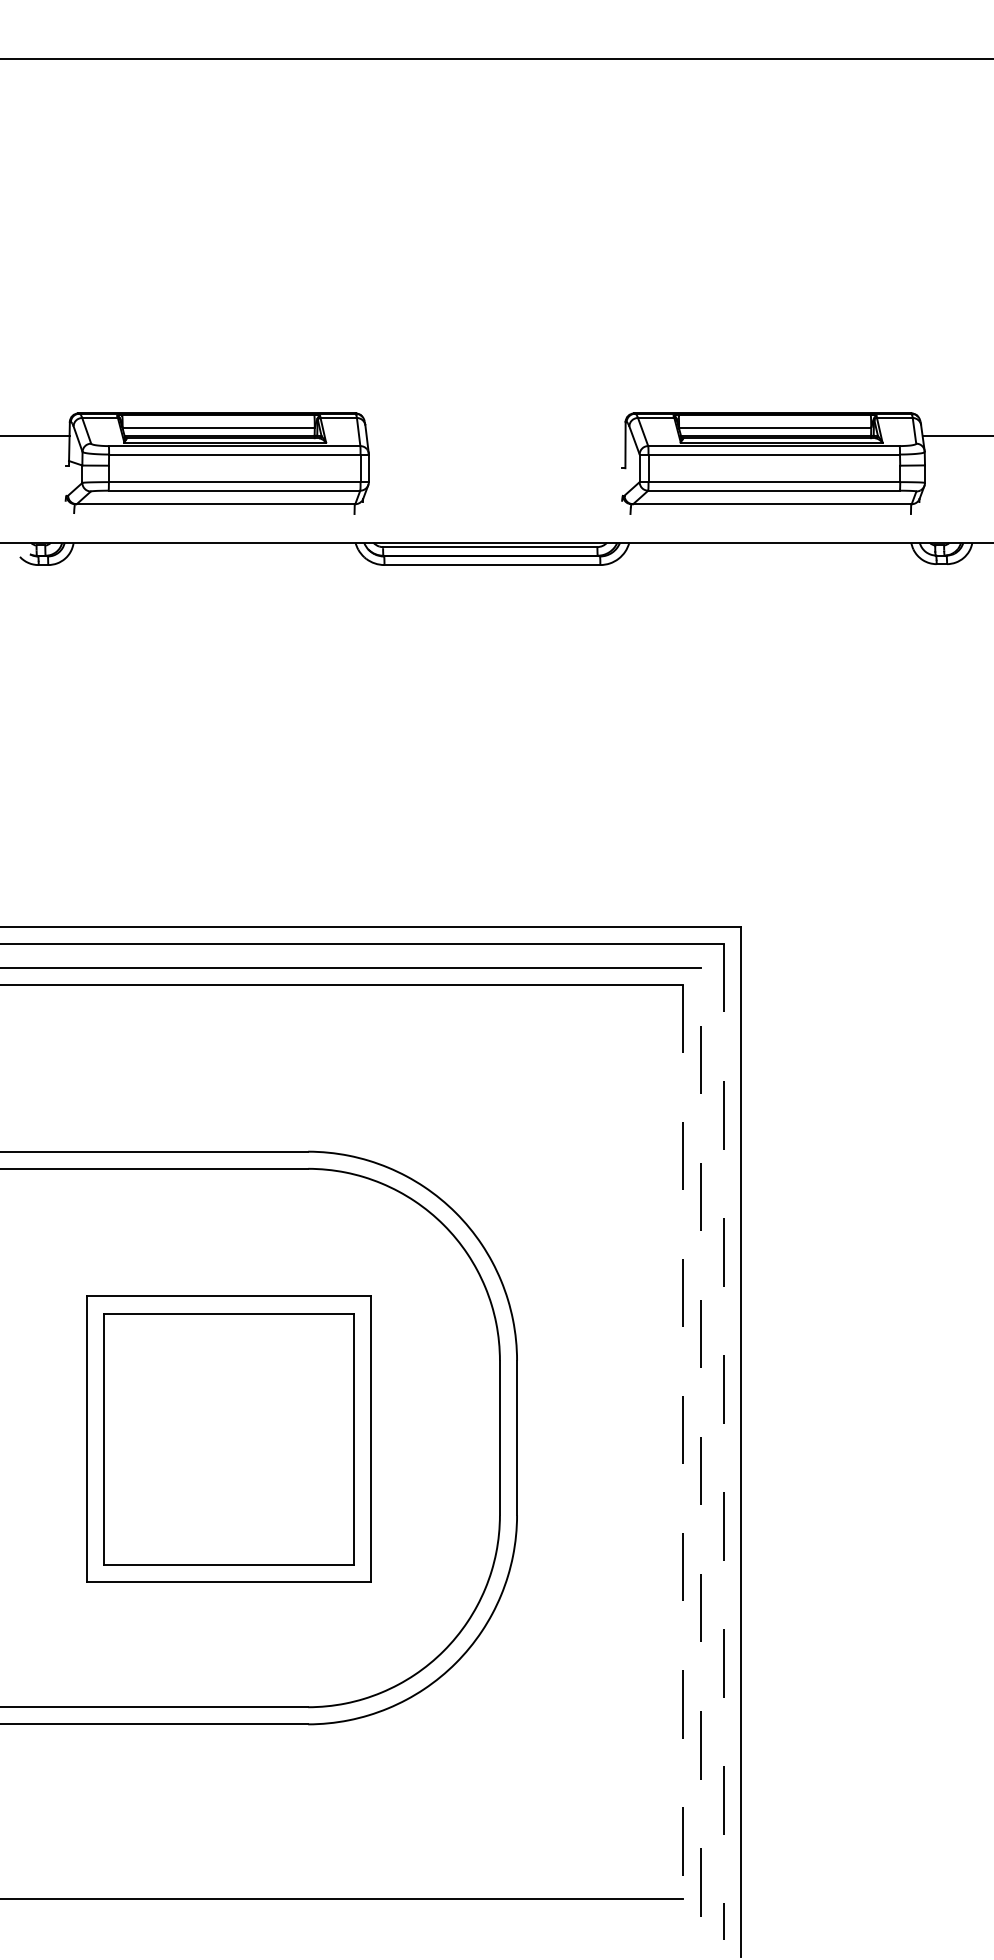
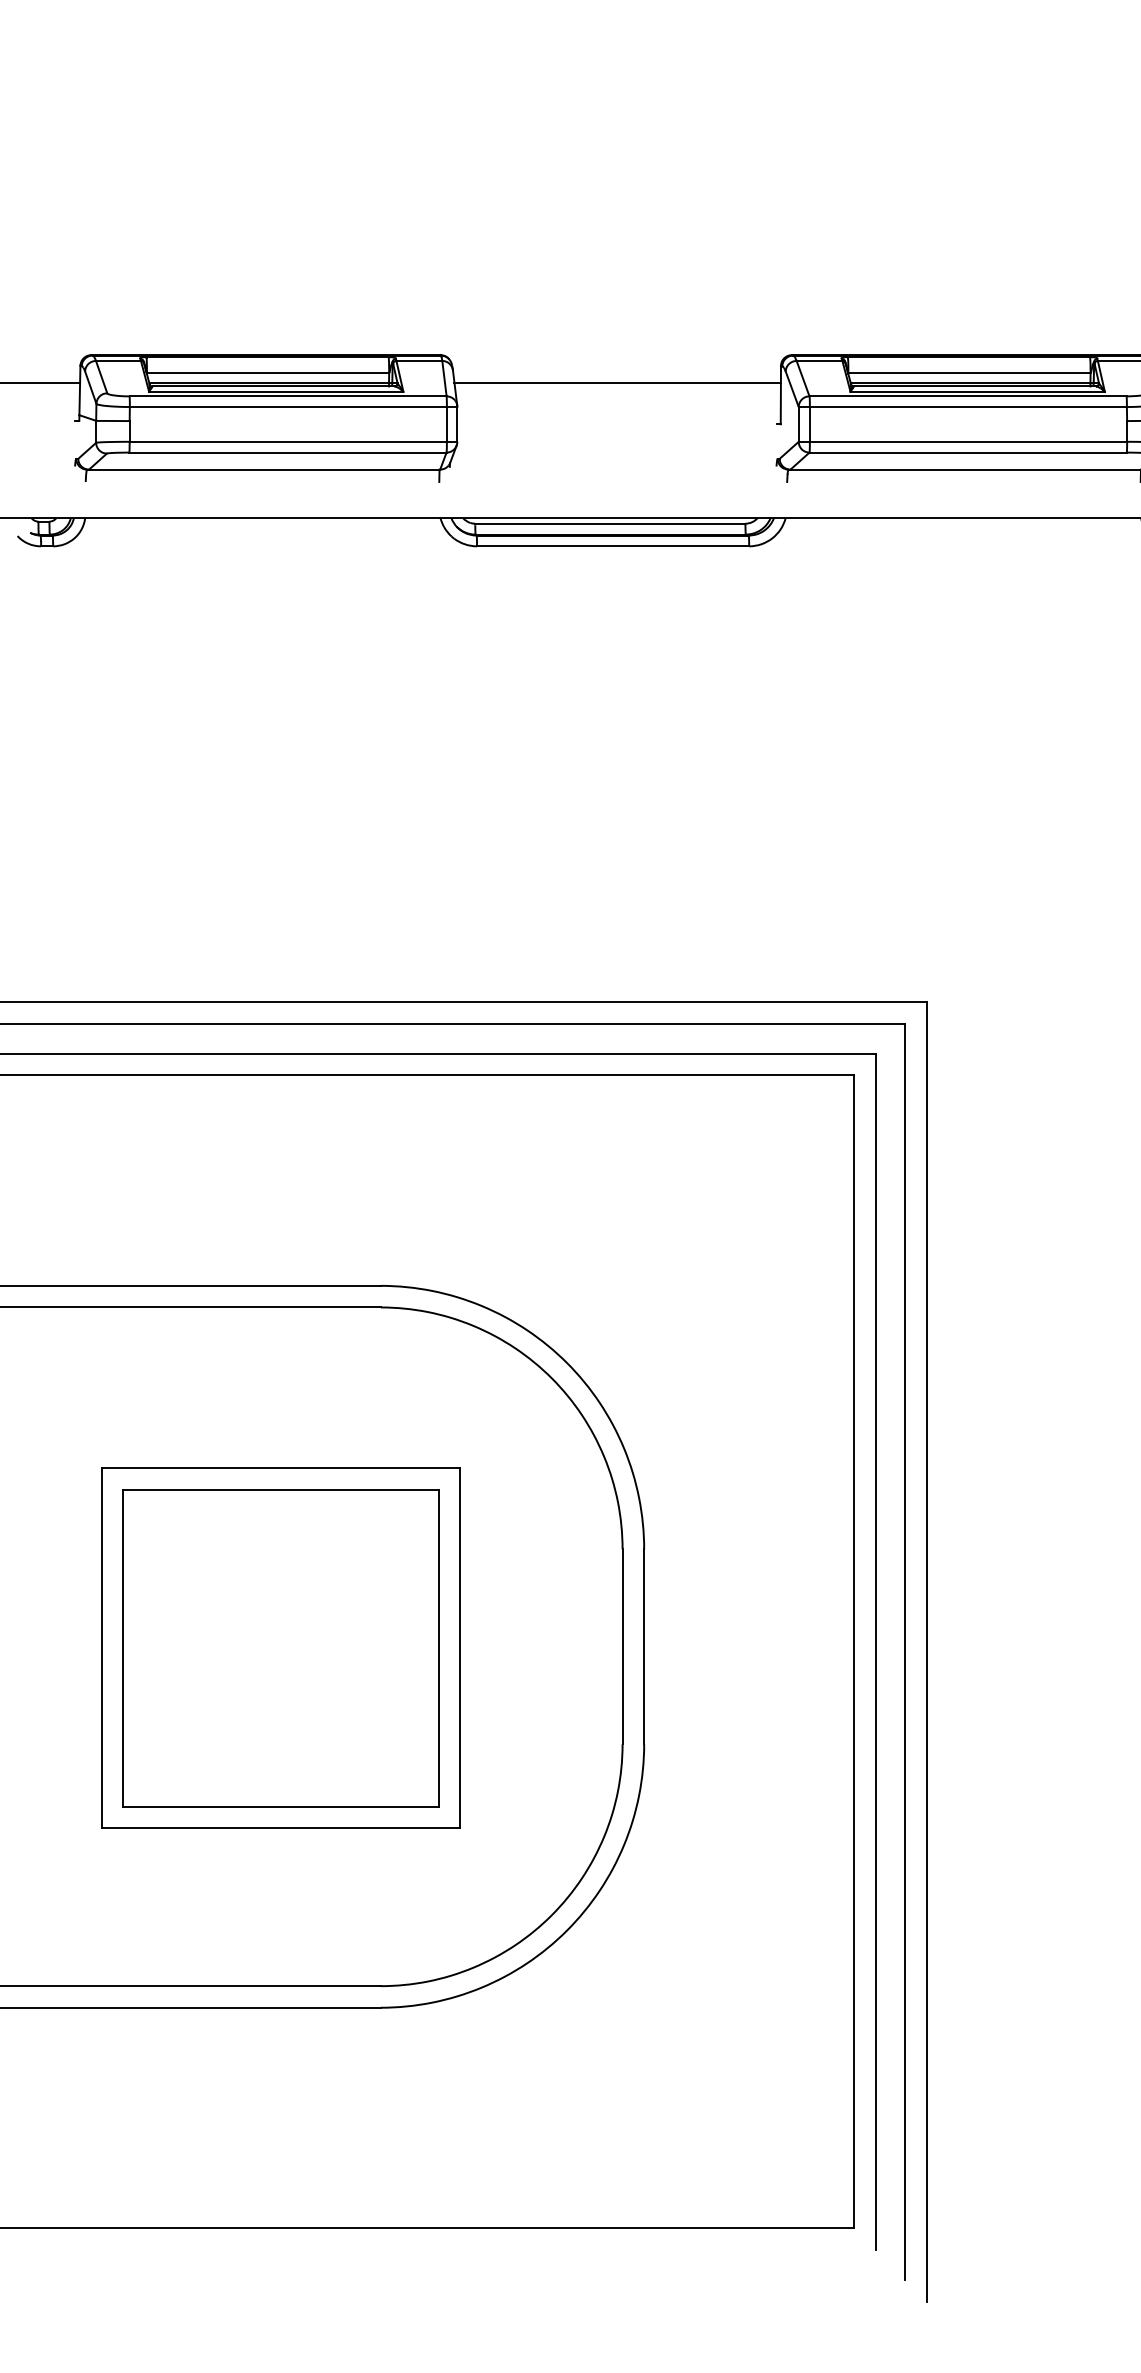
line: (495, 435) -> (616, 383), added
line: (700, 1441) -> (875, 1651), dashed -> solid
line: (683, 1442) -> (853, 1652), dashed -> solid
line: (724, 1442) -> (905, 1652), dashed -> solid

